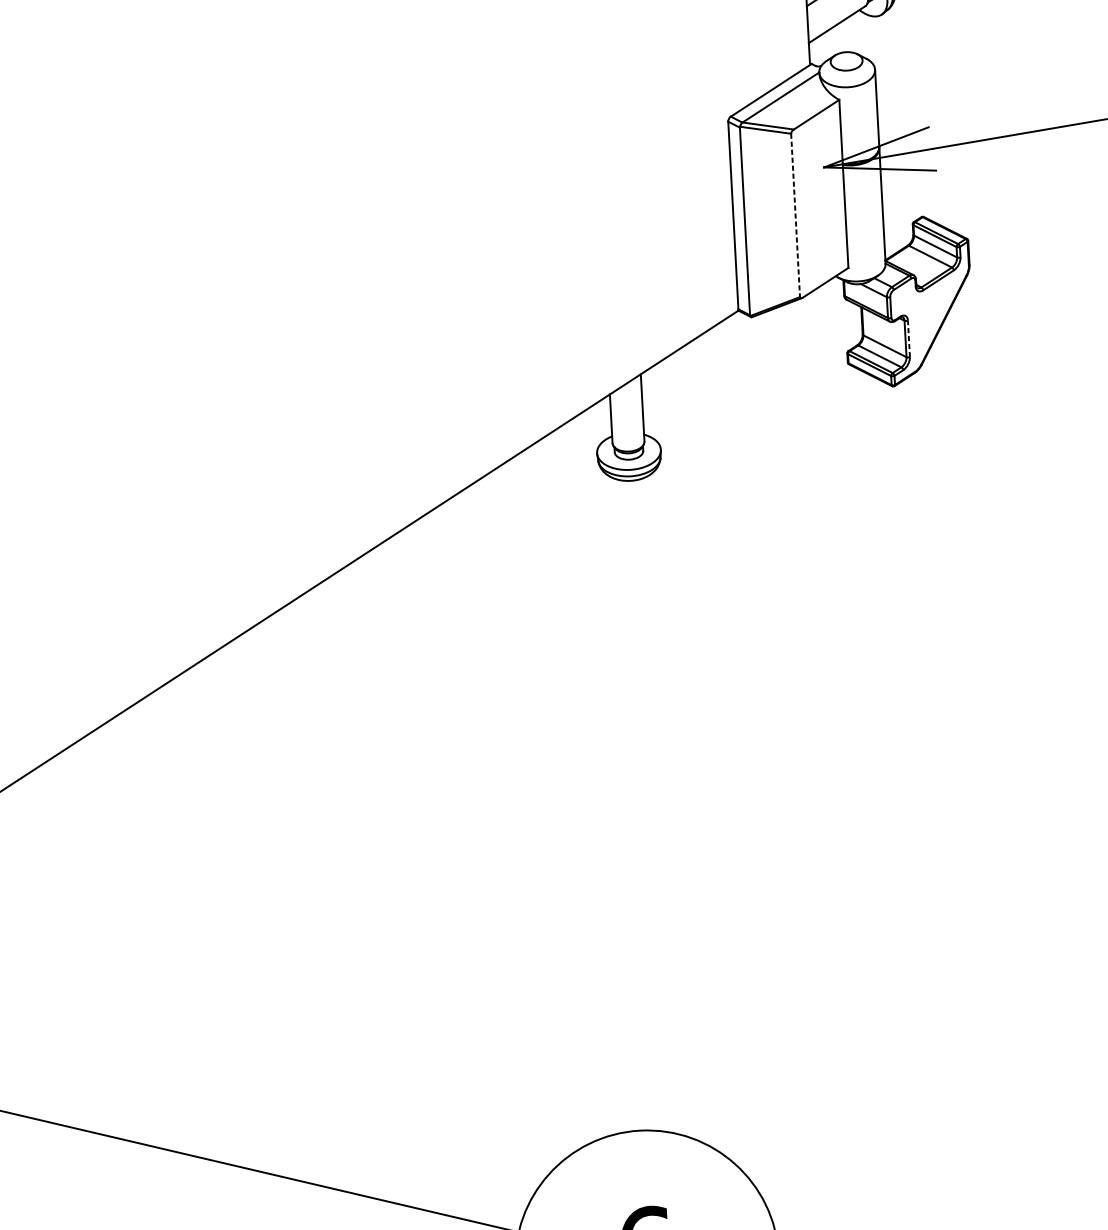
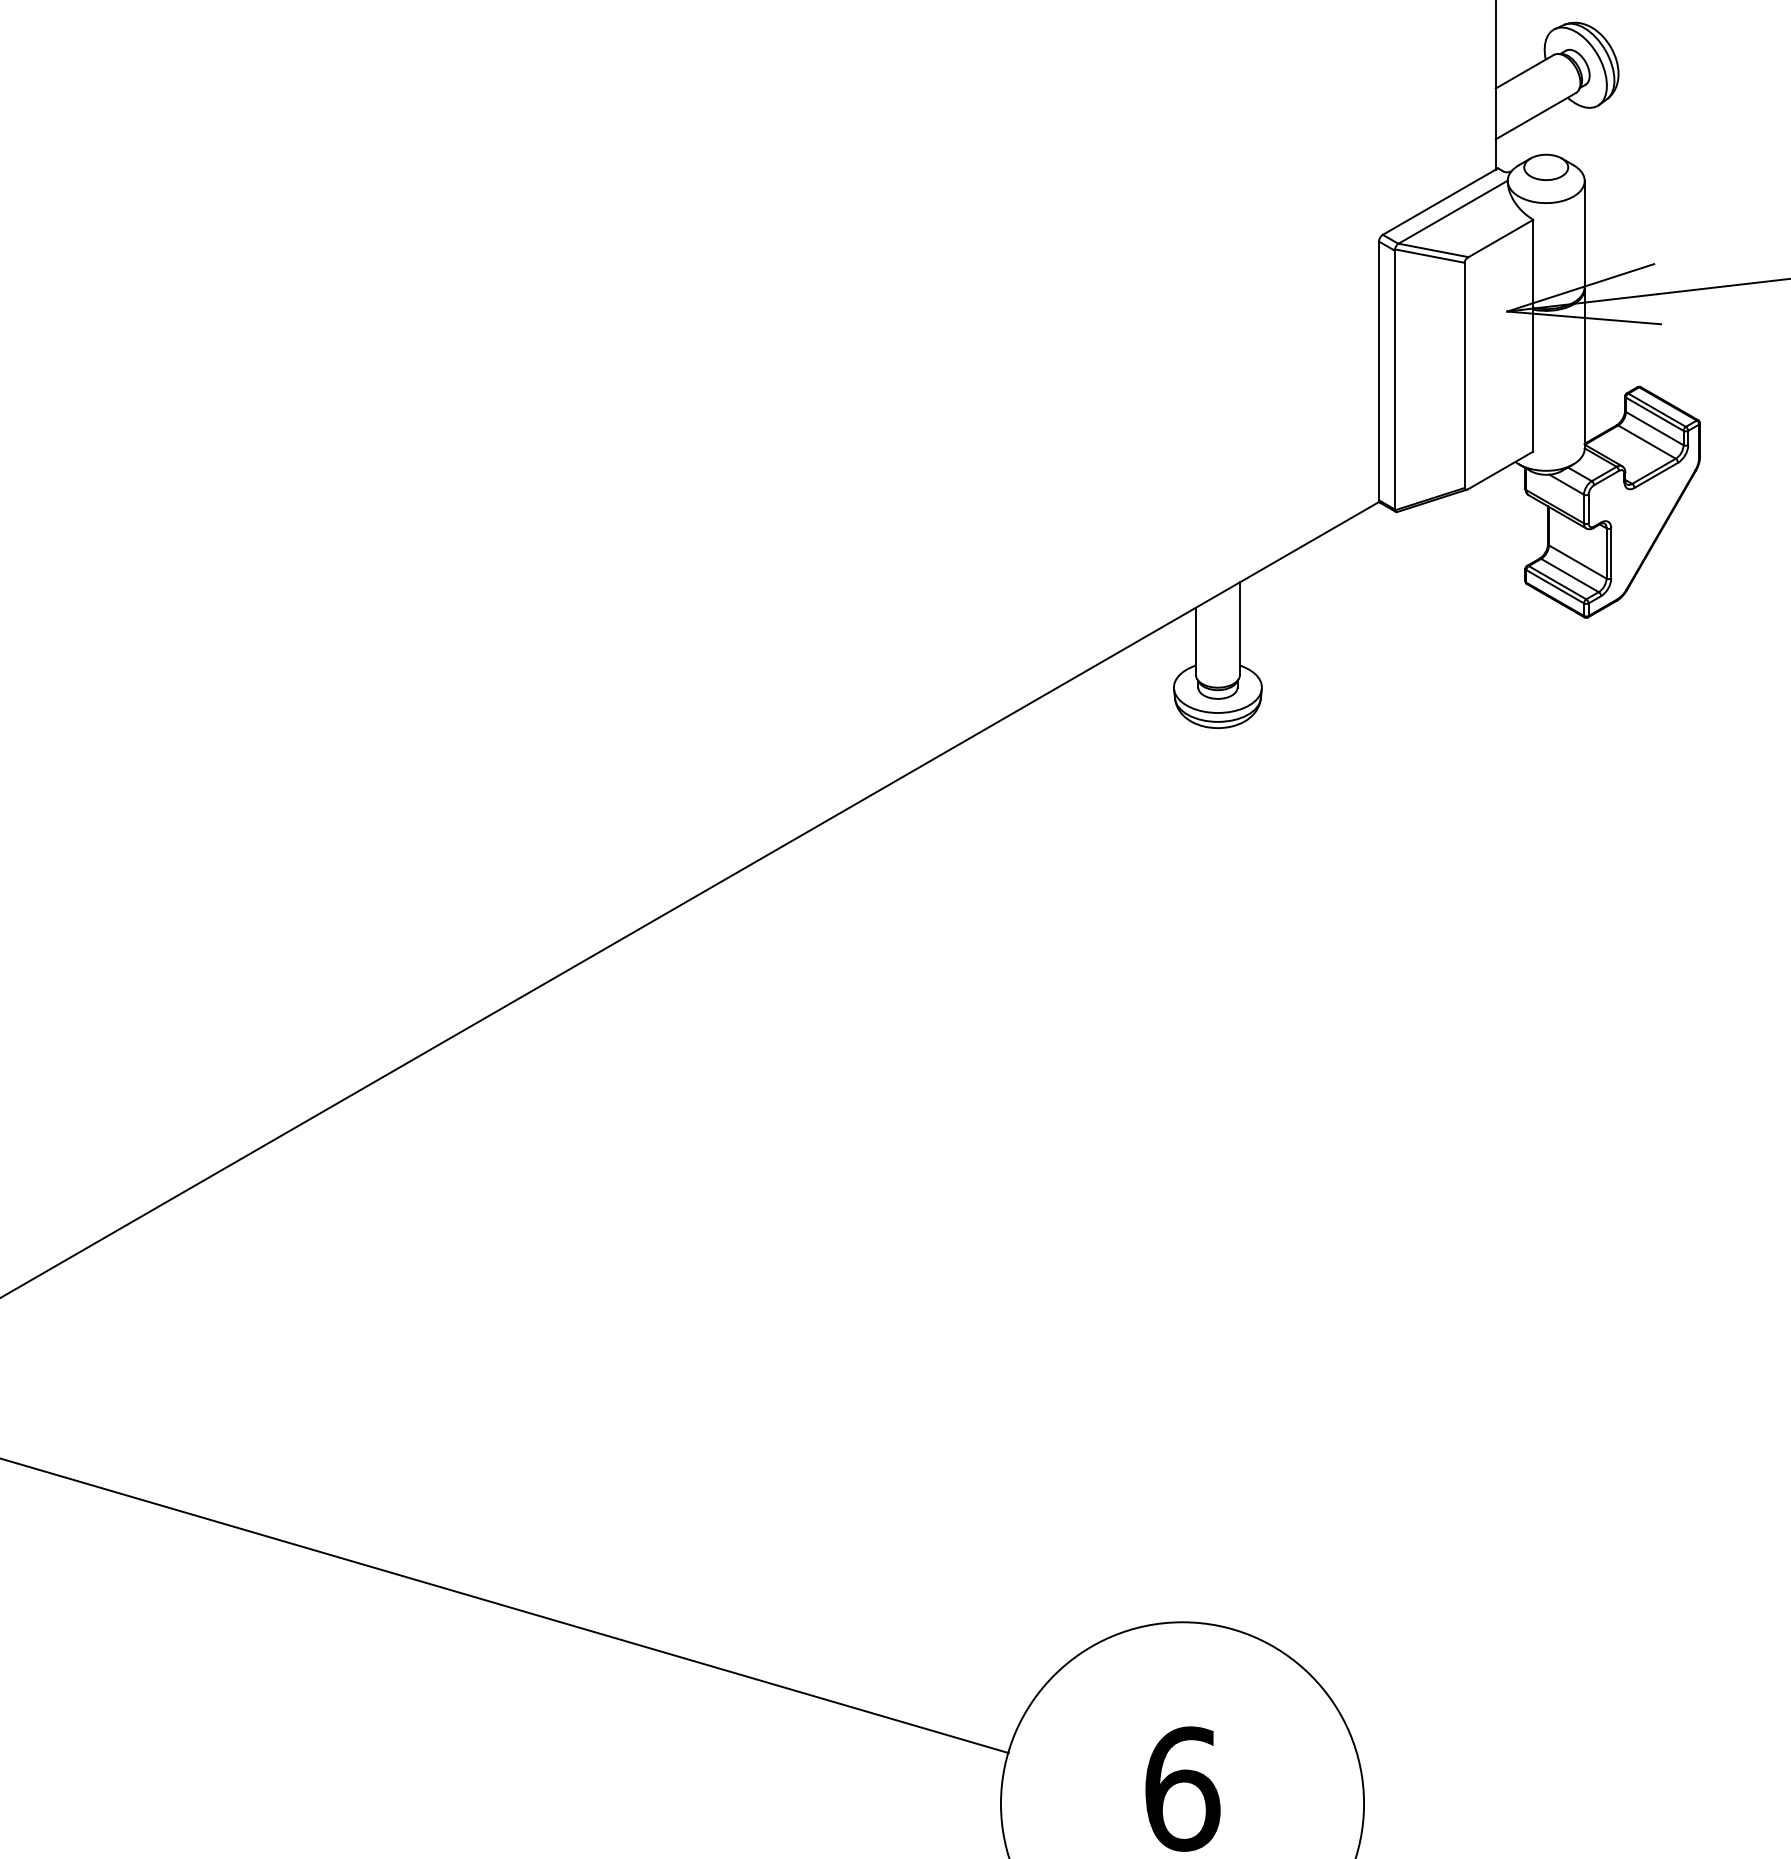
line: (795, 215) -> (1464, 375), dashed -> solid
line: (909, 338) -> (1611, 553), dashed -> solid

